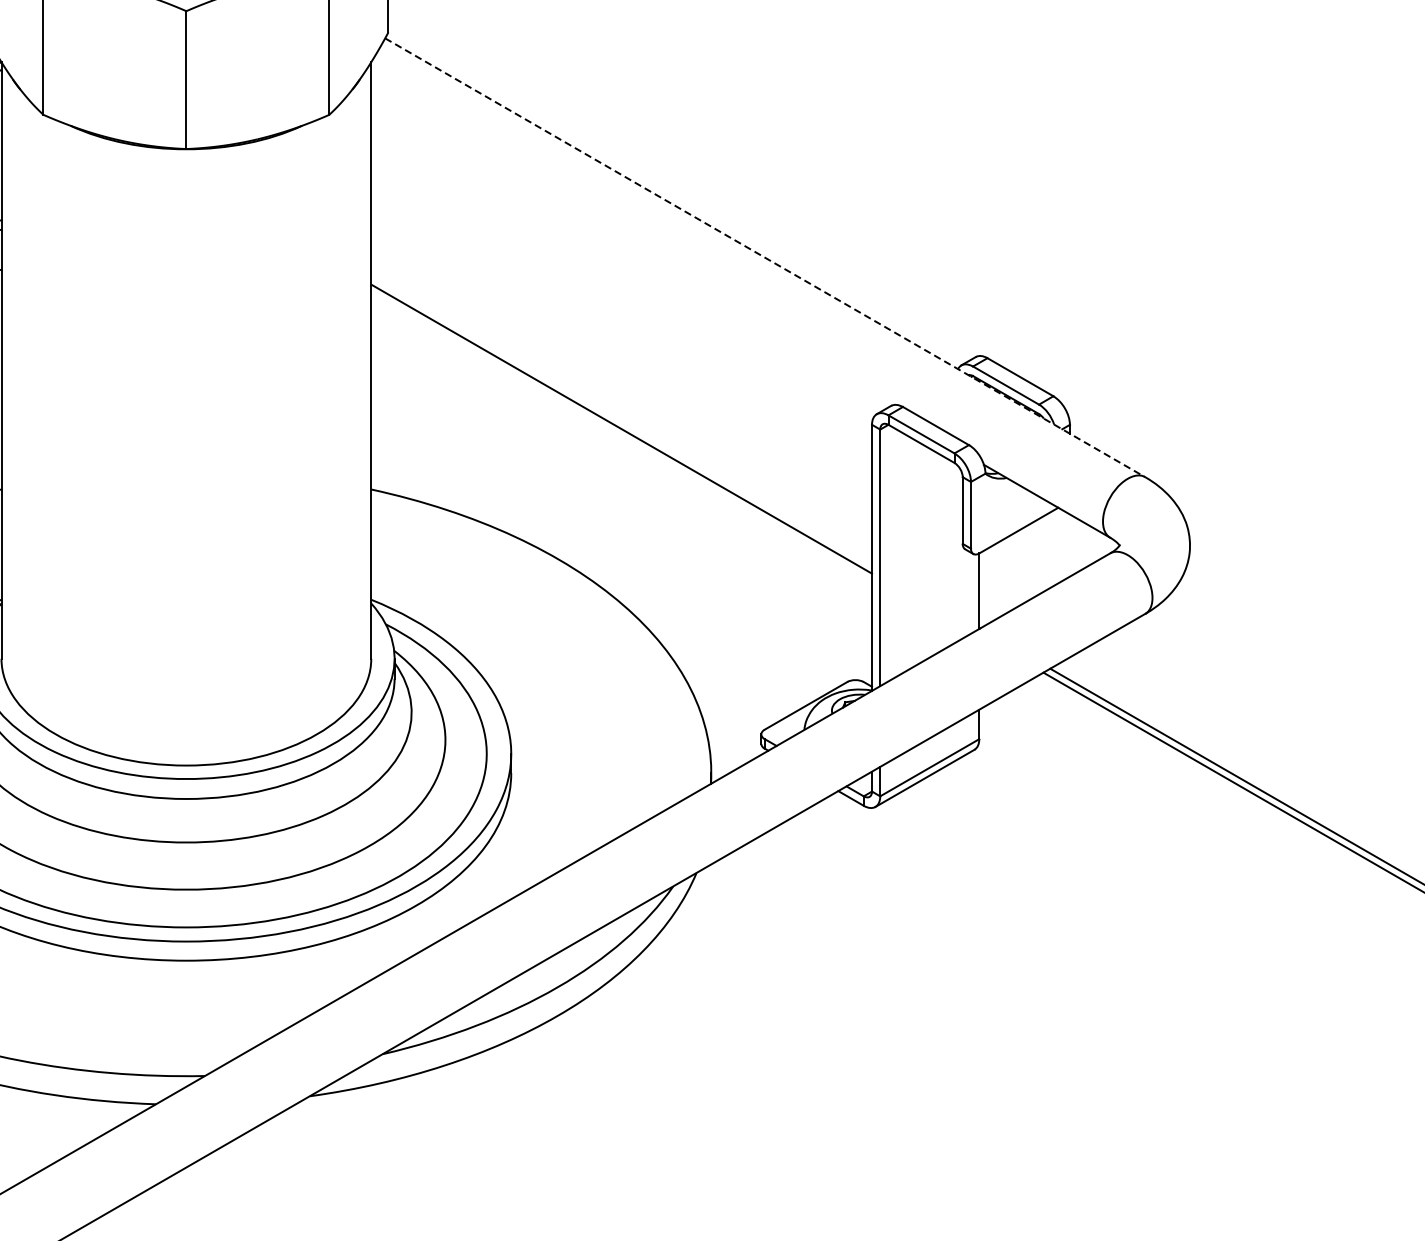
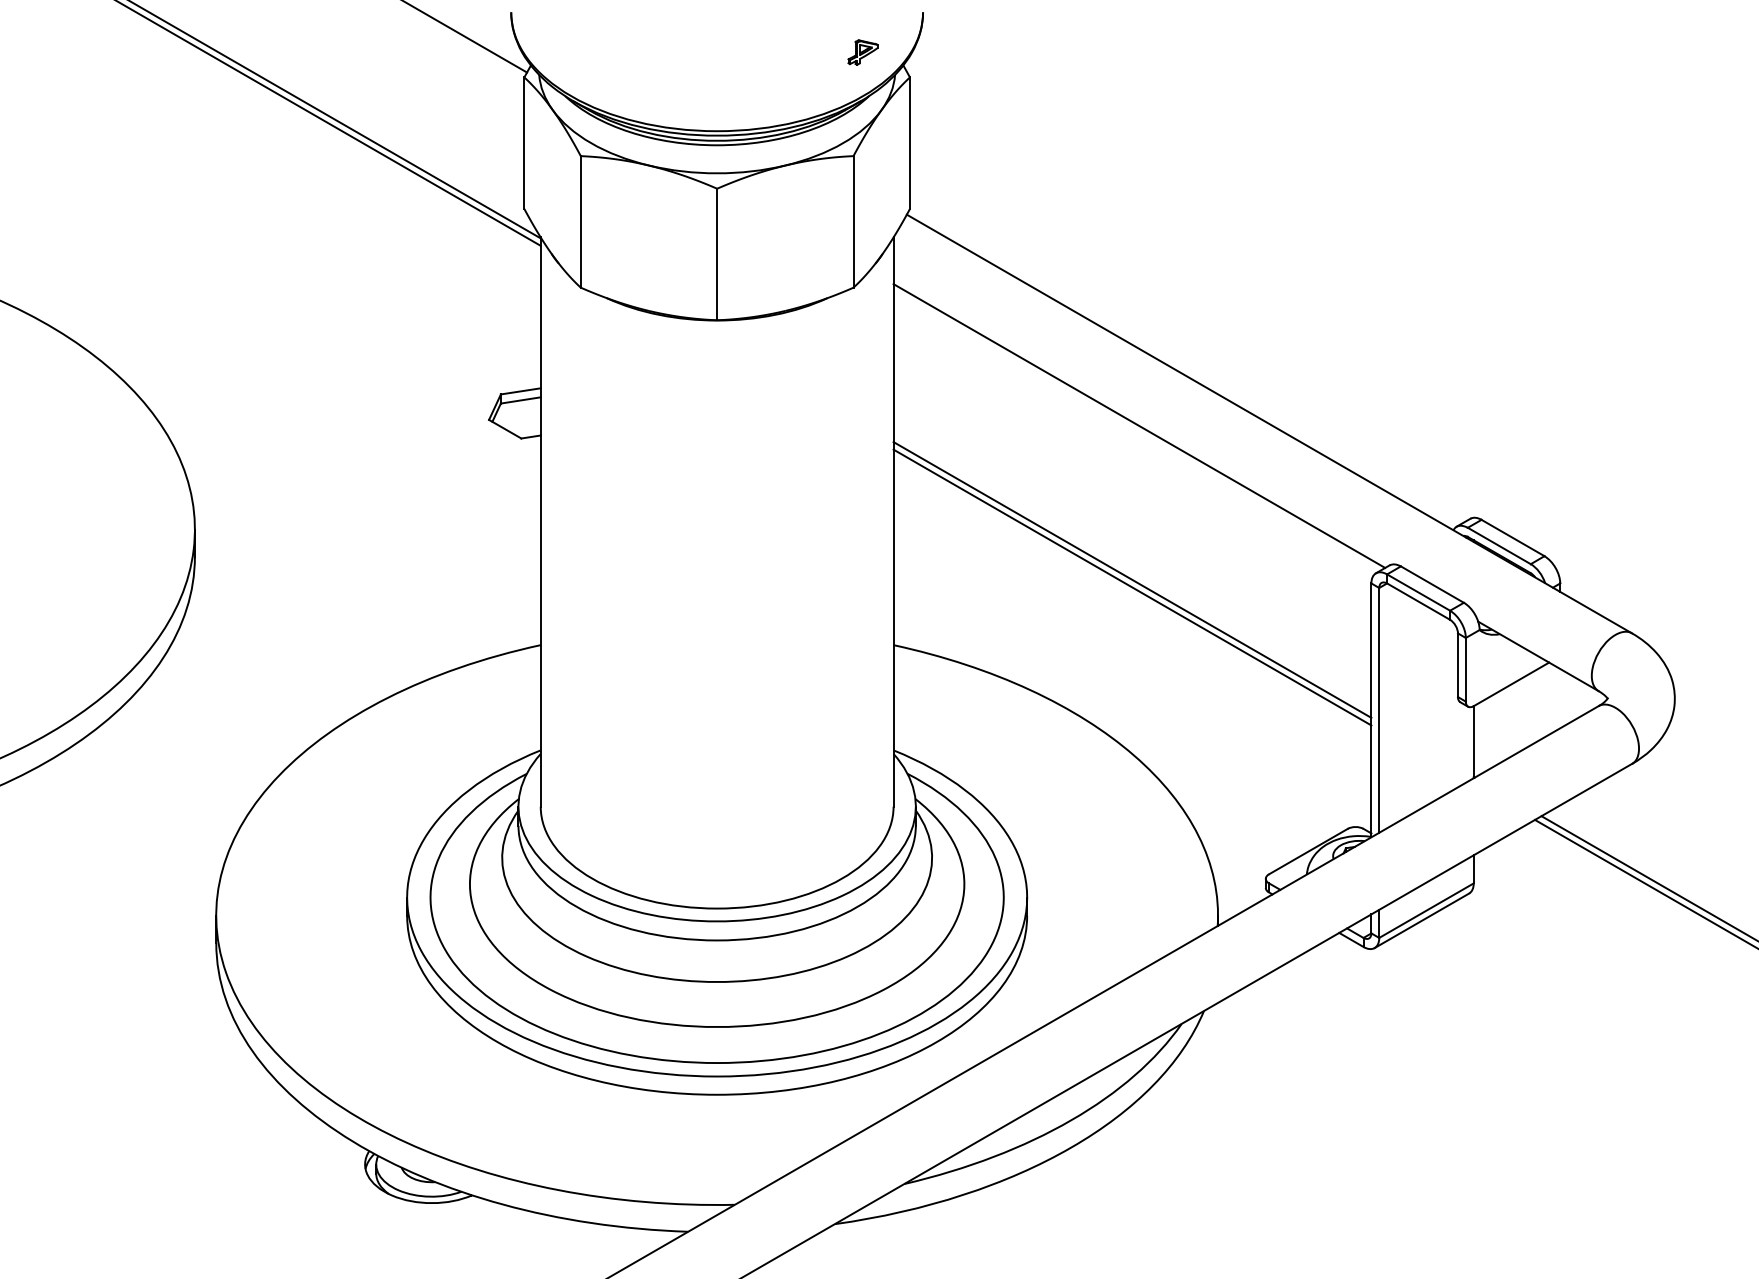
line: (765, 258) -> (1269, 424), dashed -> solid
line: (628, 259) -> (1139, 425), added
line: (621, 420) -> (1132, 579), added

